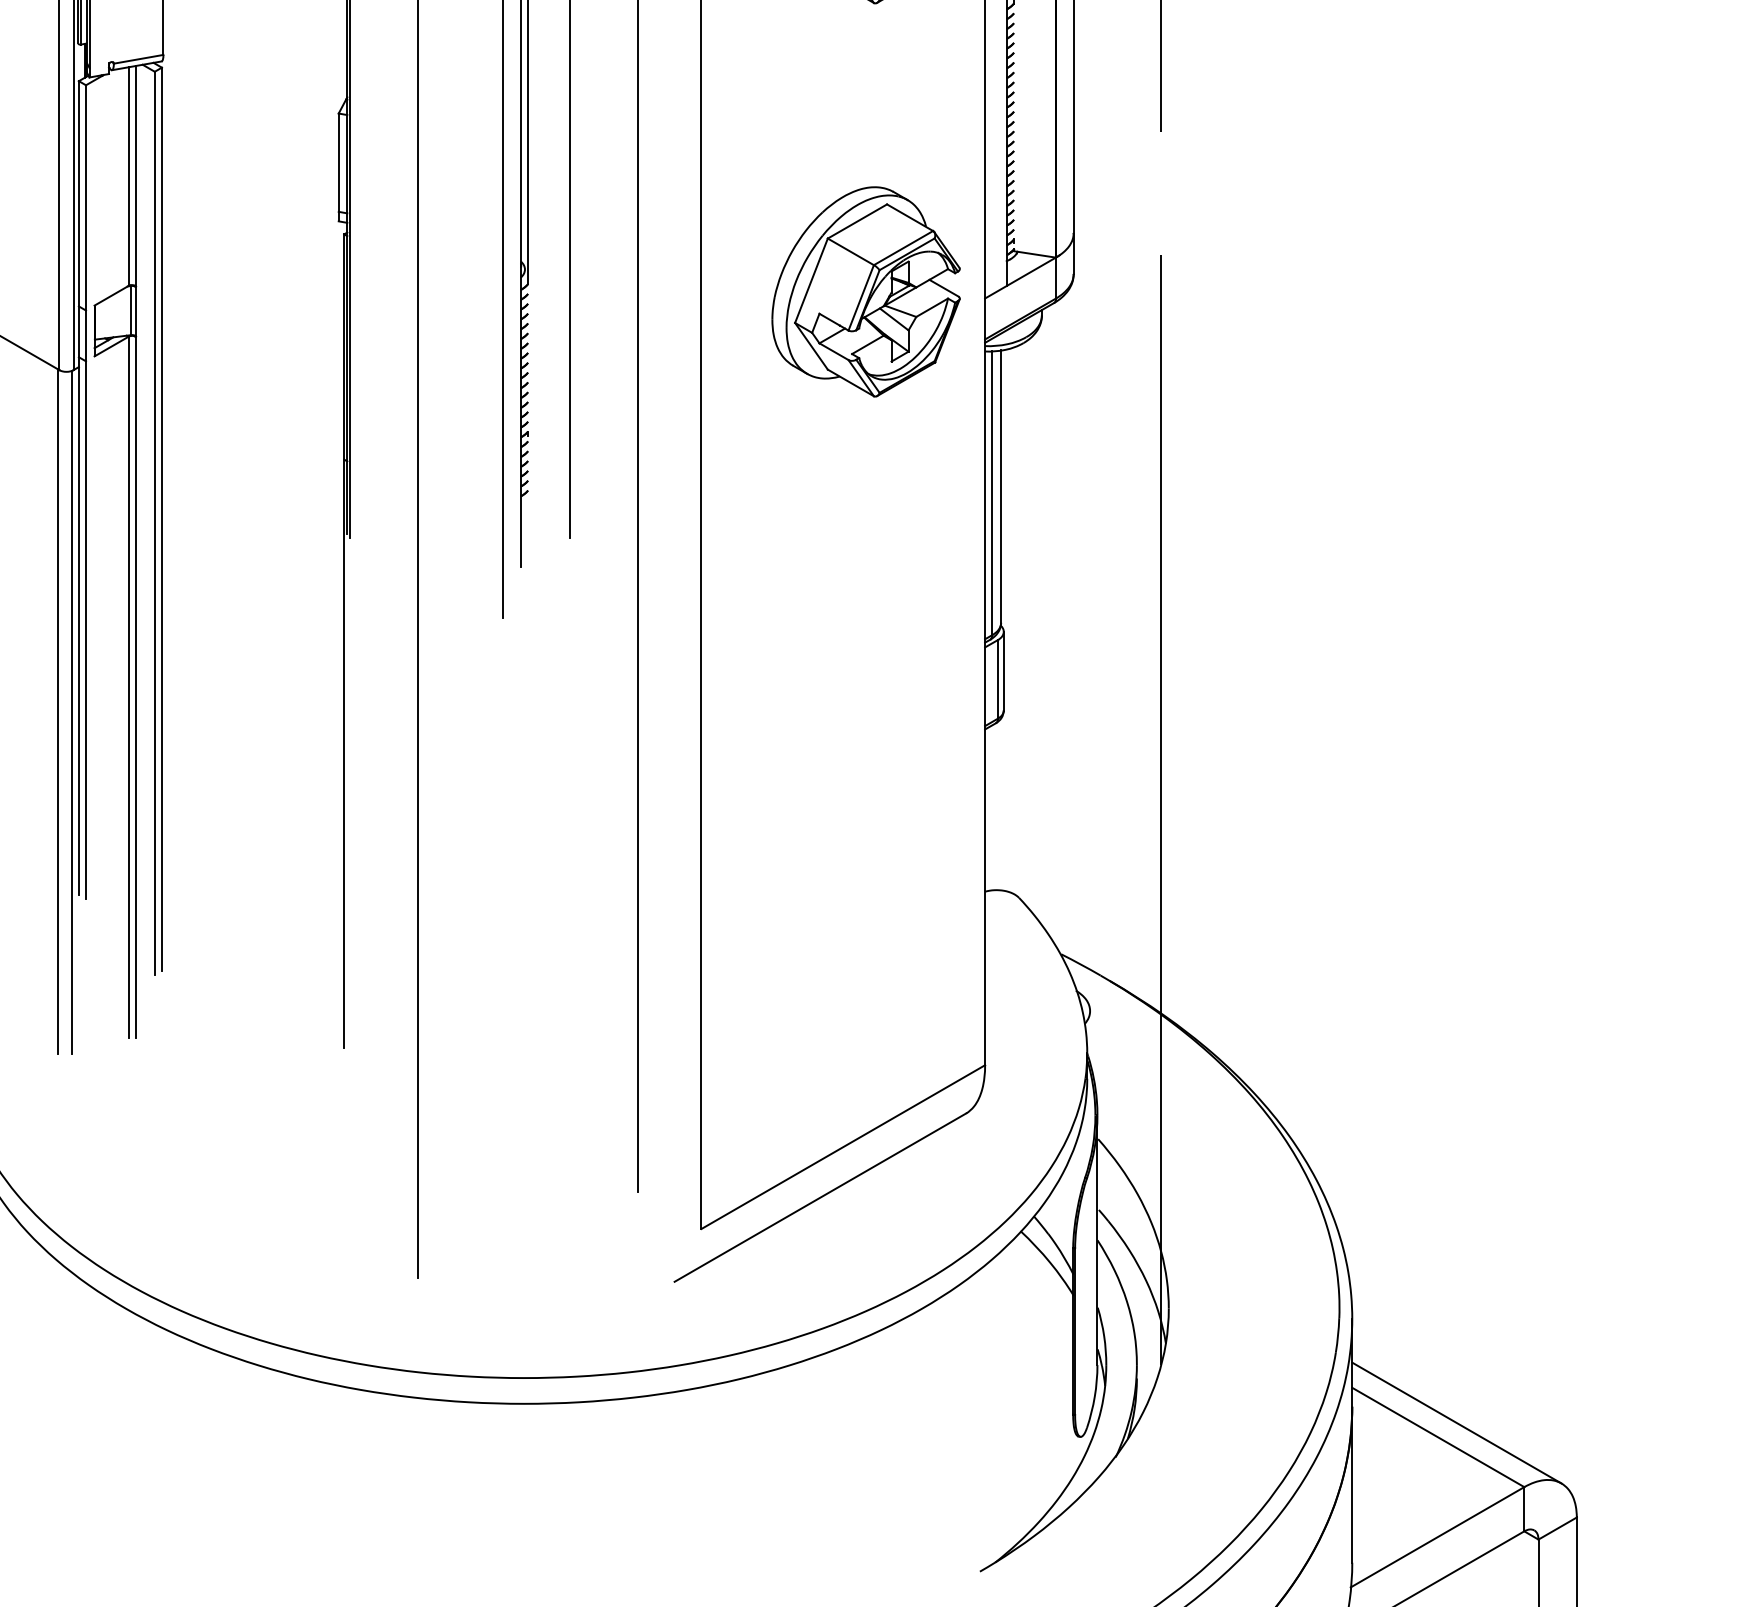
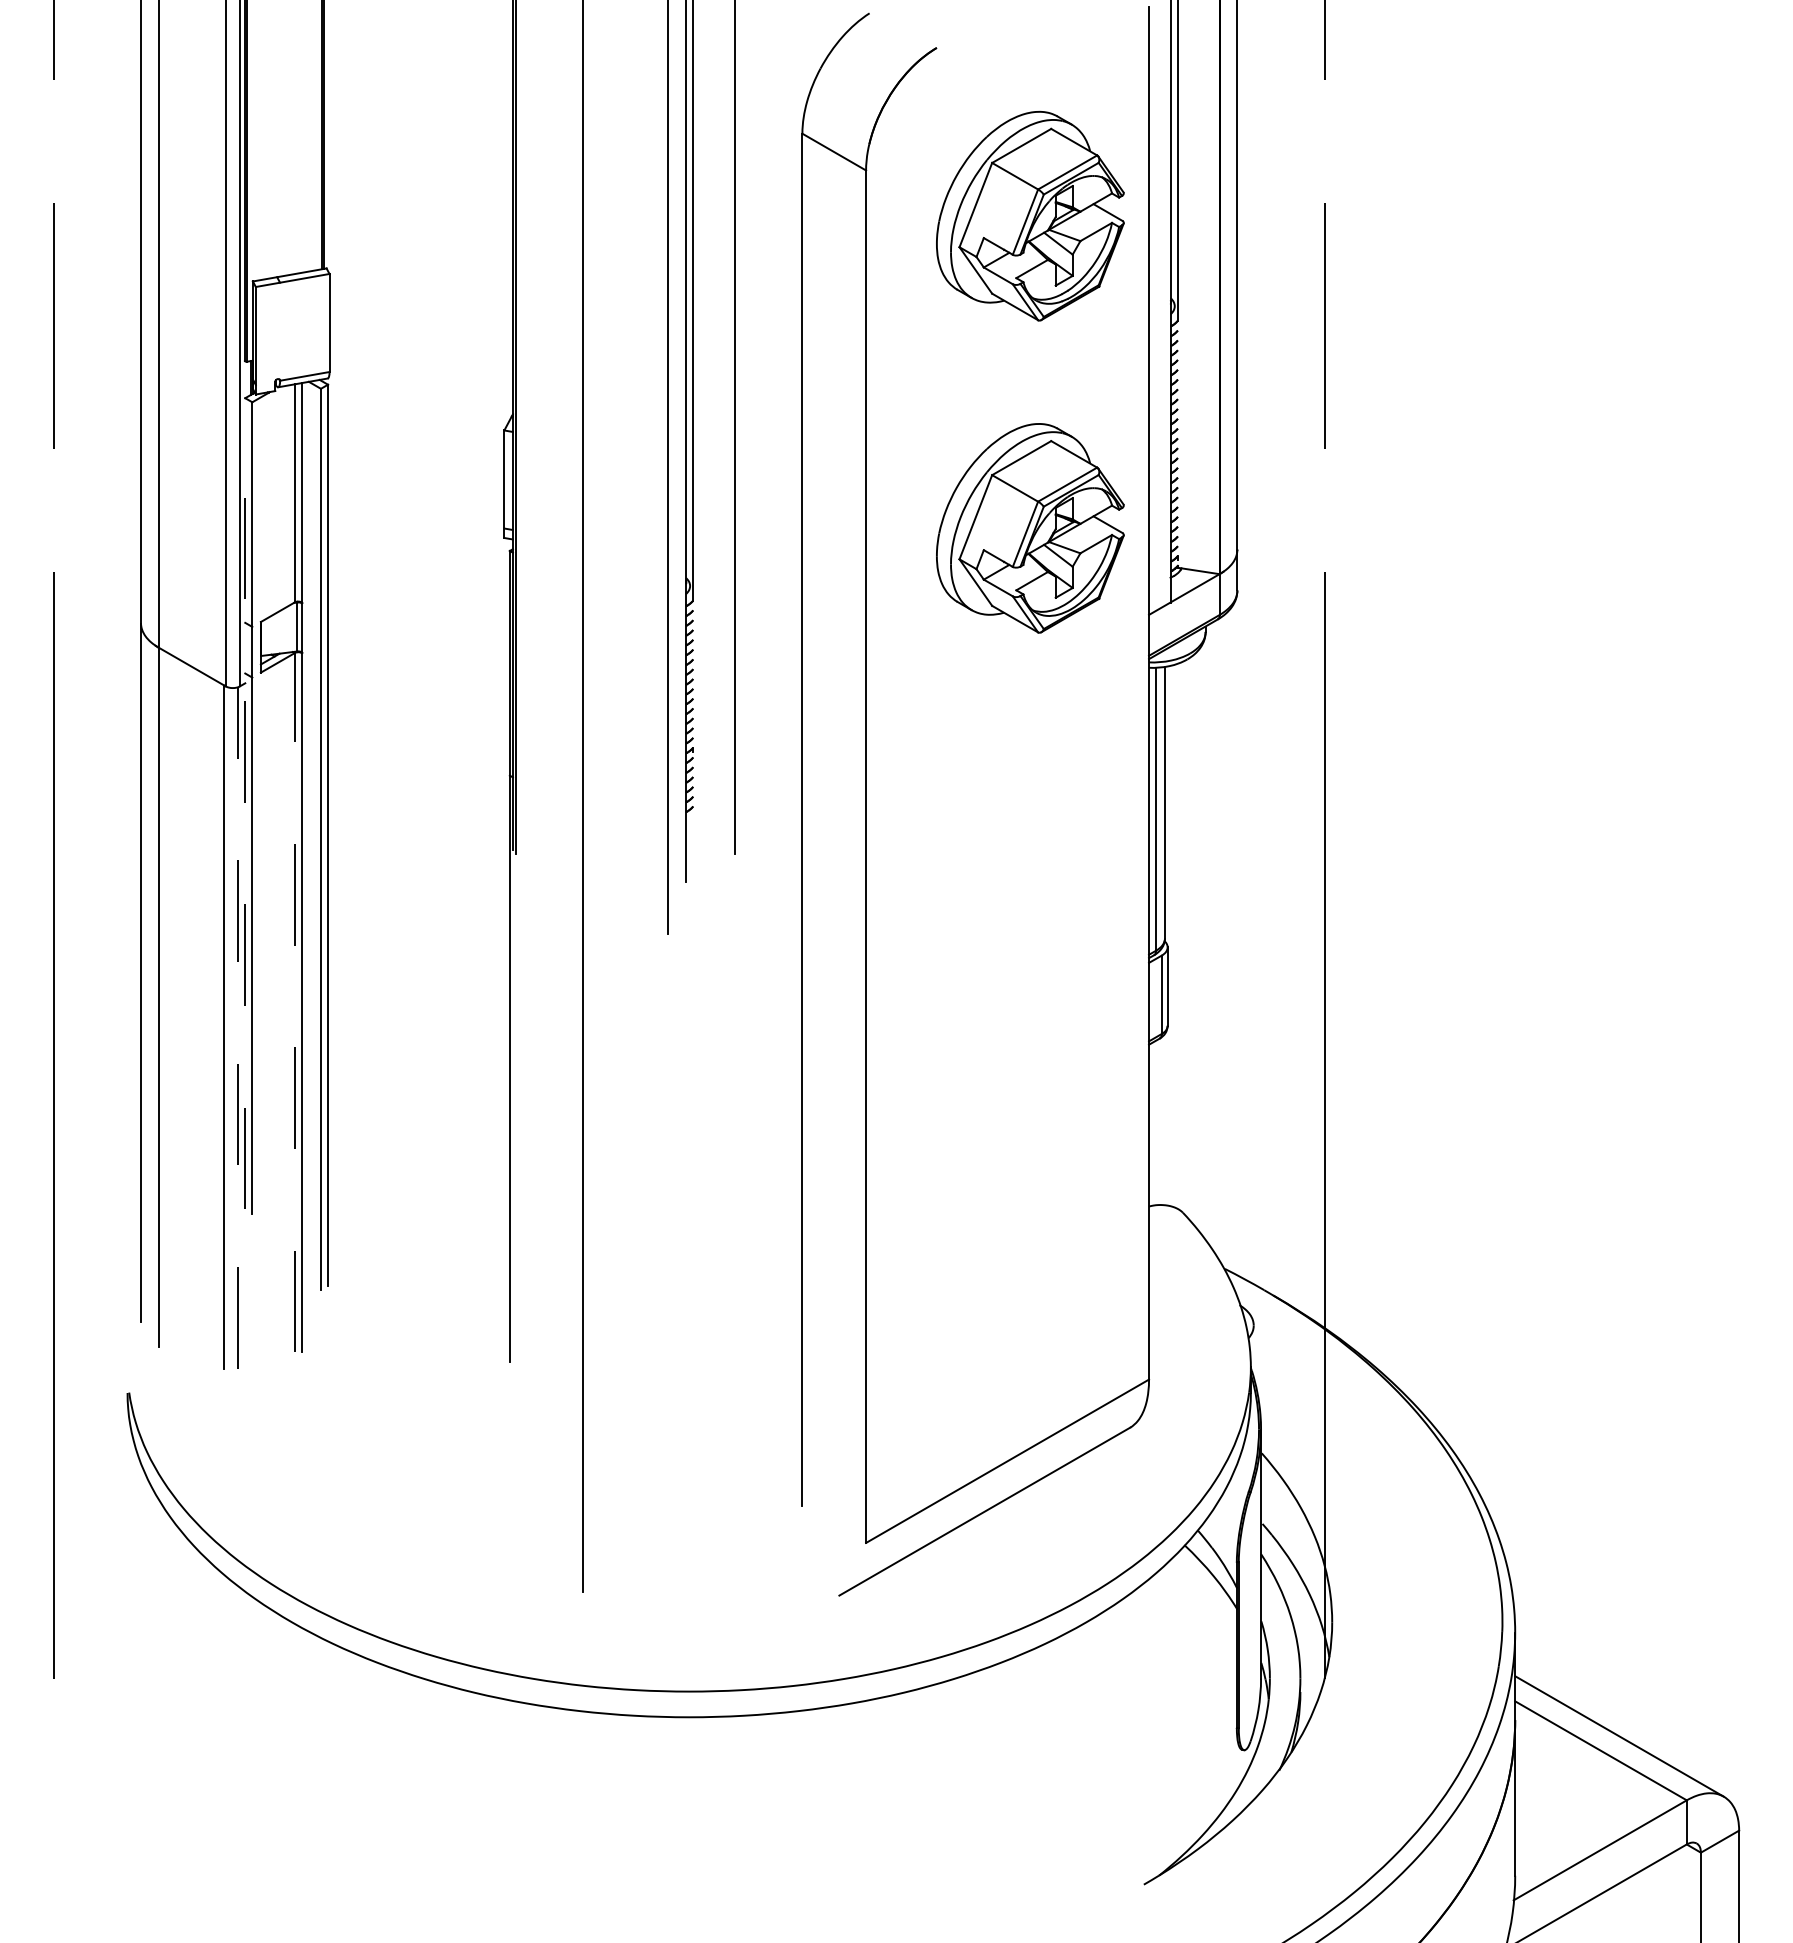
part: (866, 292) -> (1030, 528), moved
line: (79, 487) -> (245, 803), solid -> dashed
line: (128, 687) -> (294, 1002), solid -> dashed
line: (72, 712) -> (238, 1027), solid -> dashed

